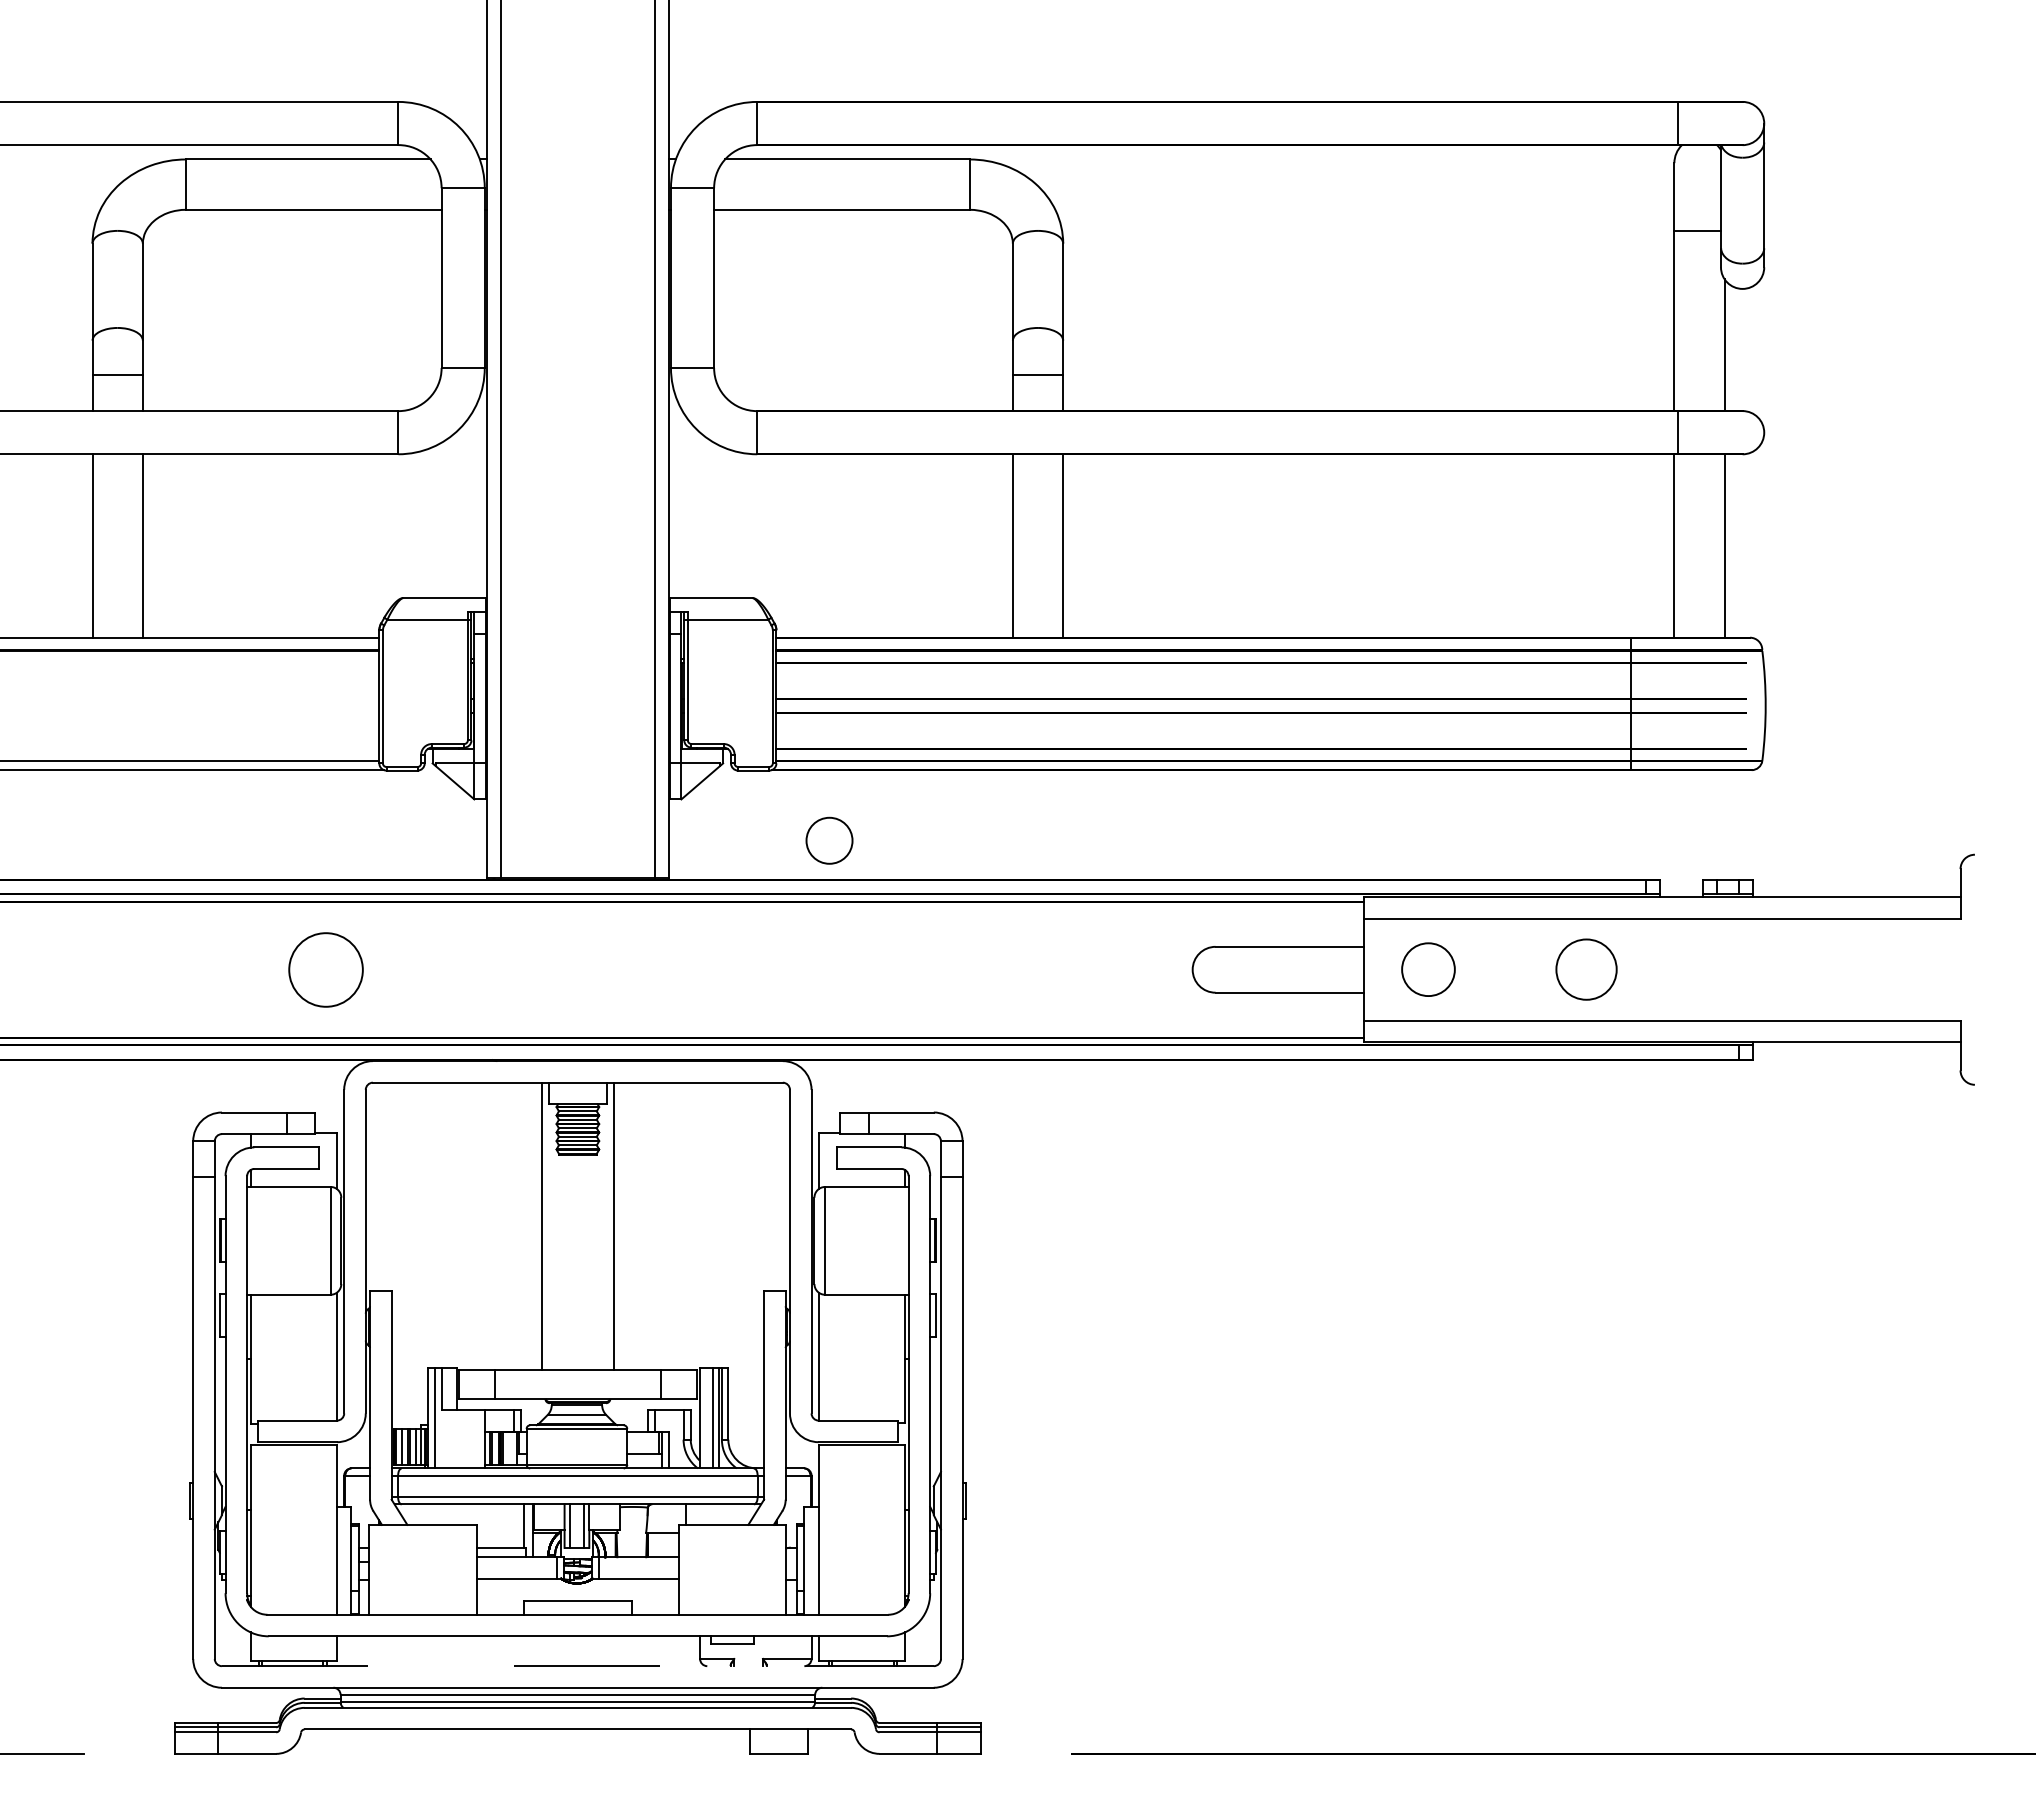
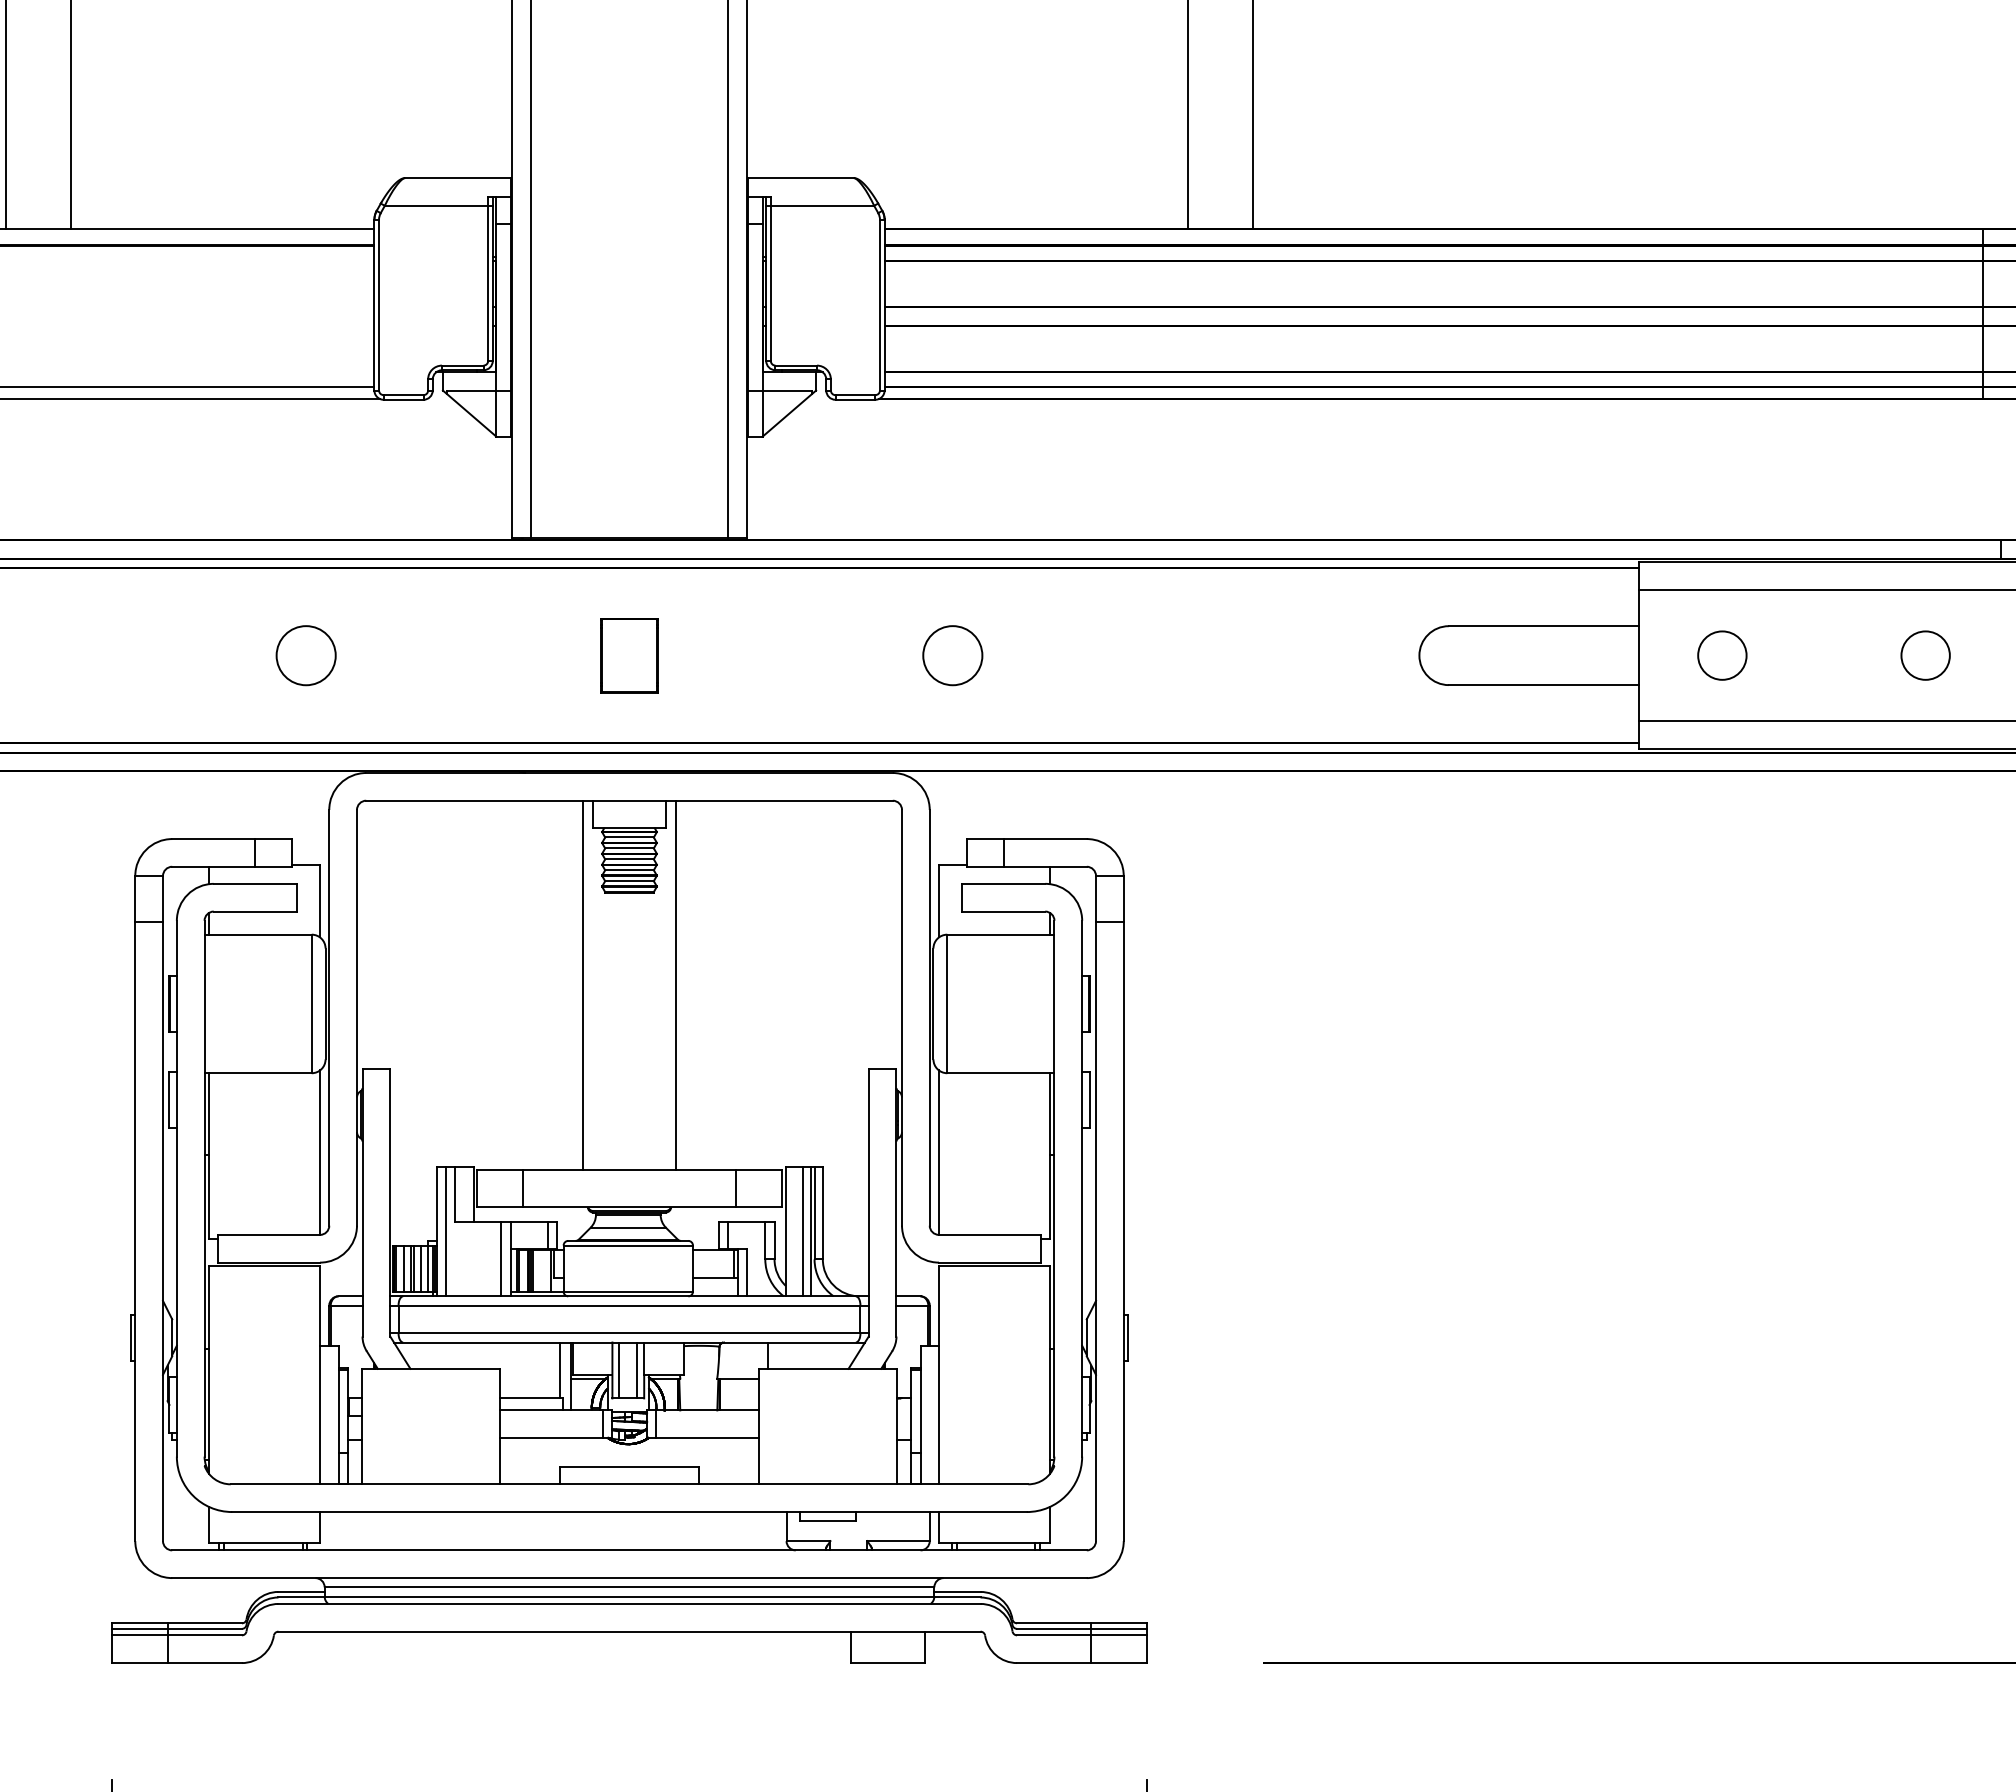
circle: (829, 840) -> (952, 655), moved
circle: (326, 969) -> (306, 655), size x0.62
part: (577, 969) -> (629, 655), added
circle: (1428, 969) -> (1722, 655), size x0.71
circle: (1586, 969) -> (1925, 655), size x0.62
line: (478, 1439) -> (501, 1259), added
line: (577, 1666) -> (629, 1550), dashed -> solid

